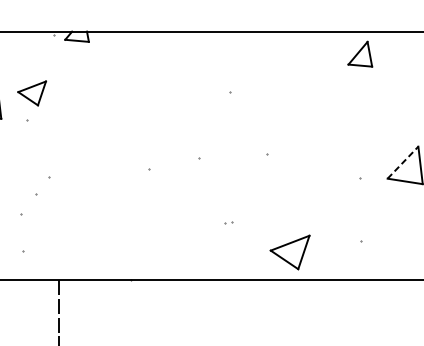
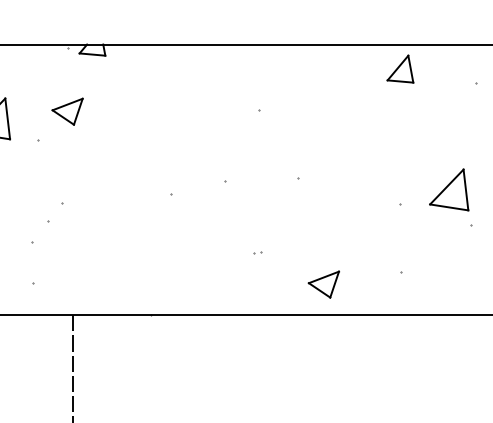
part: (32, 93) -> (67, 111), moved
line: (403, 162) -> (447, 186), dashed -> solid
part: (289, 252) -> (323, 284), size x0.71

